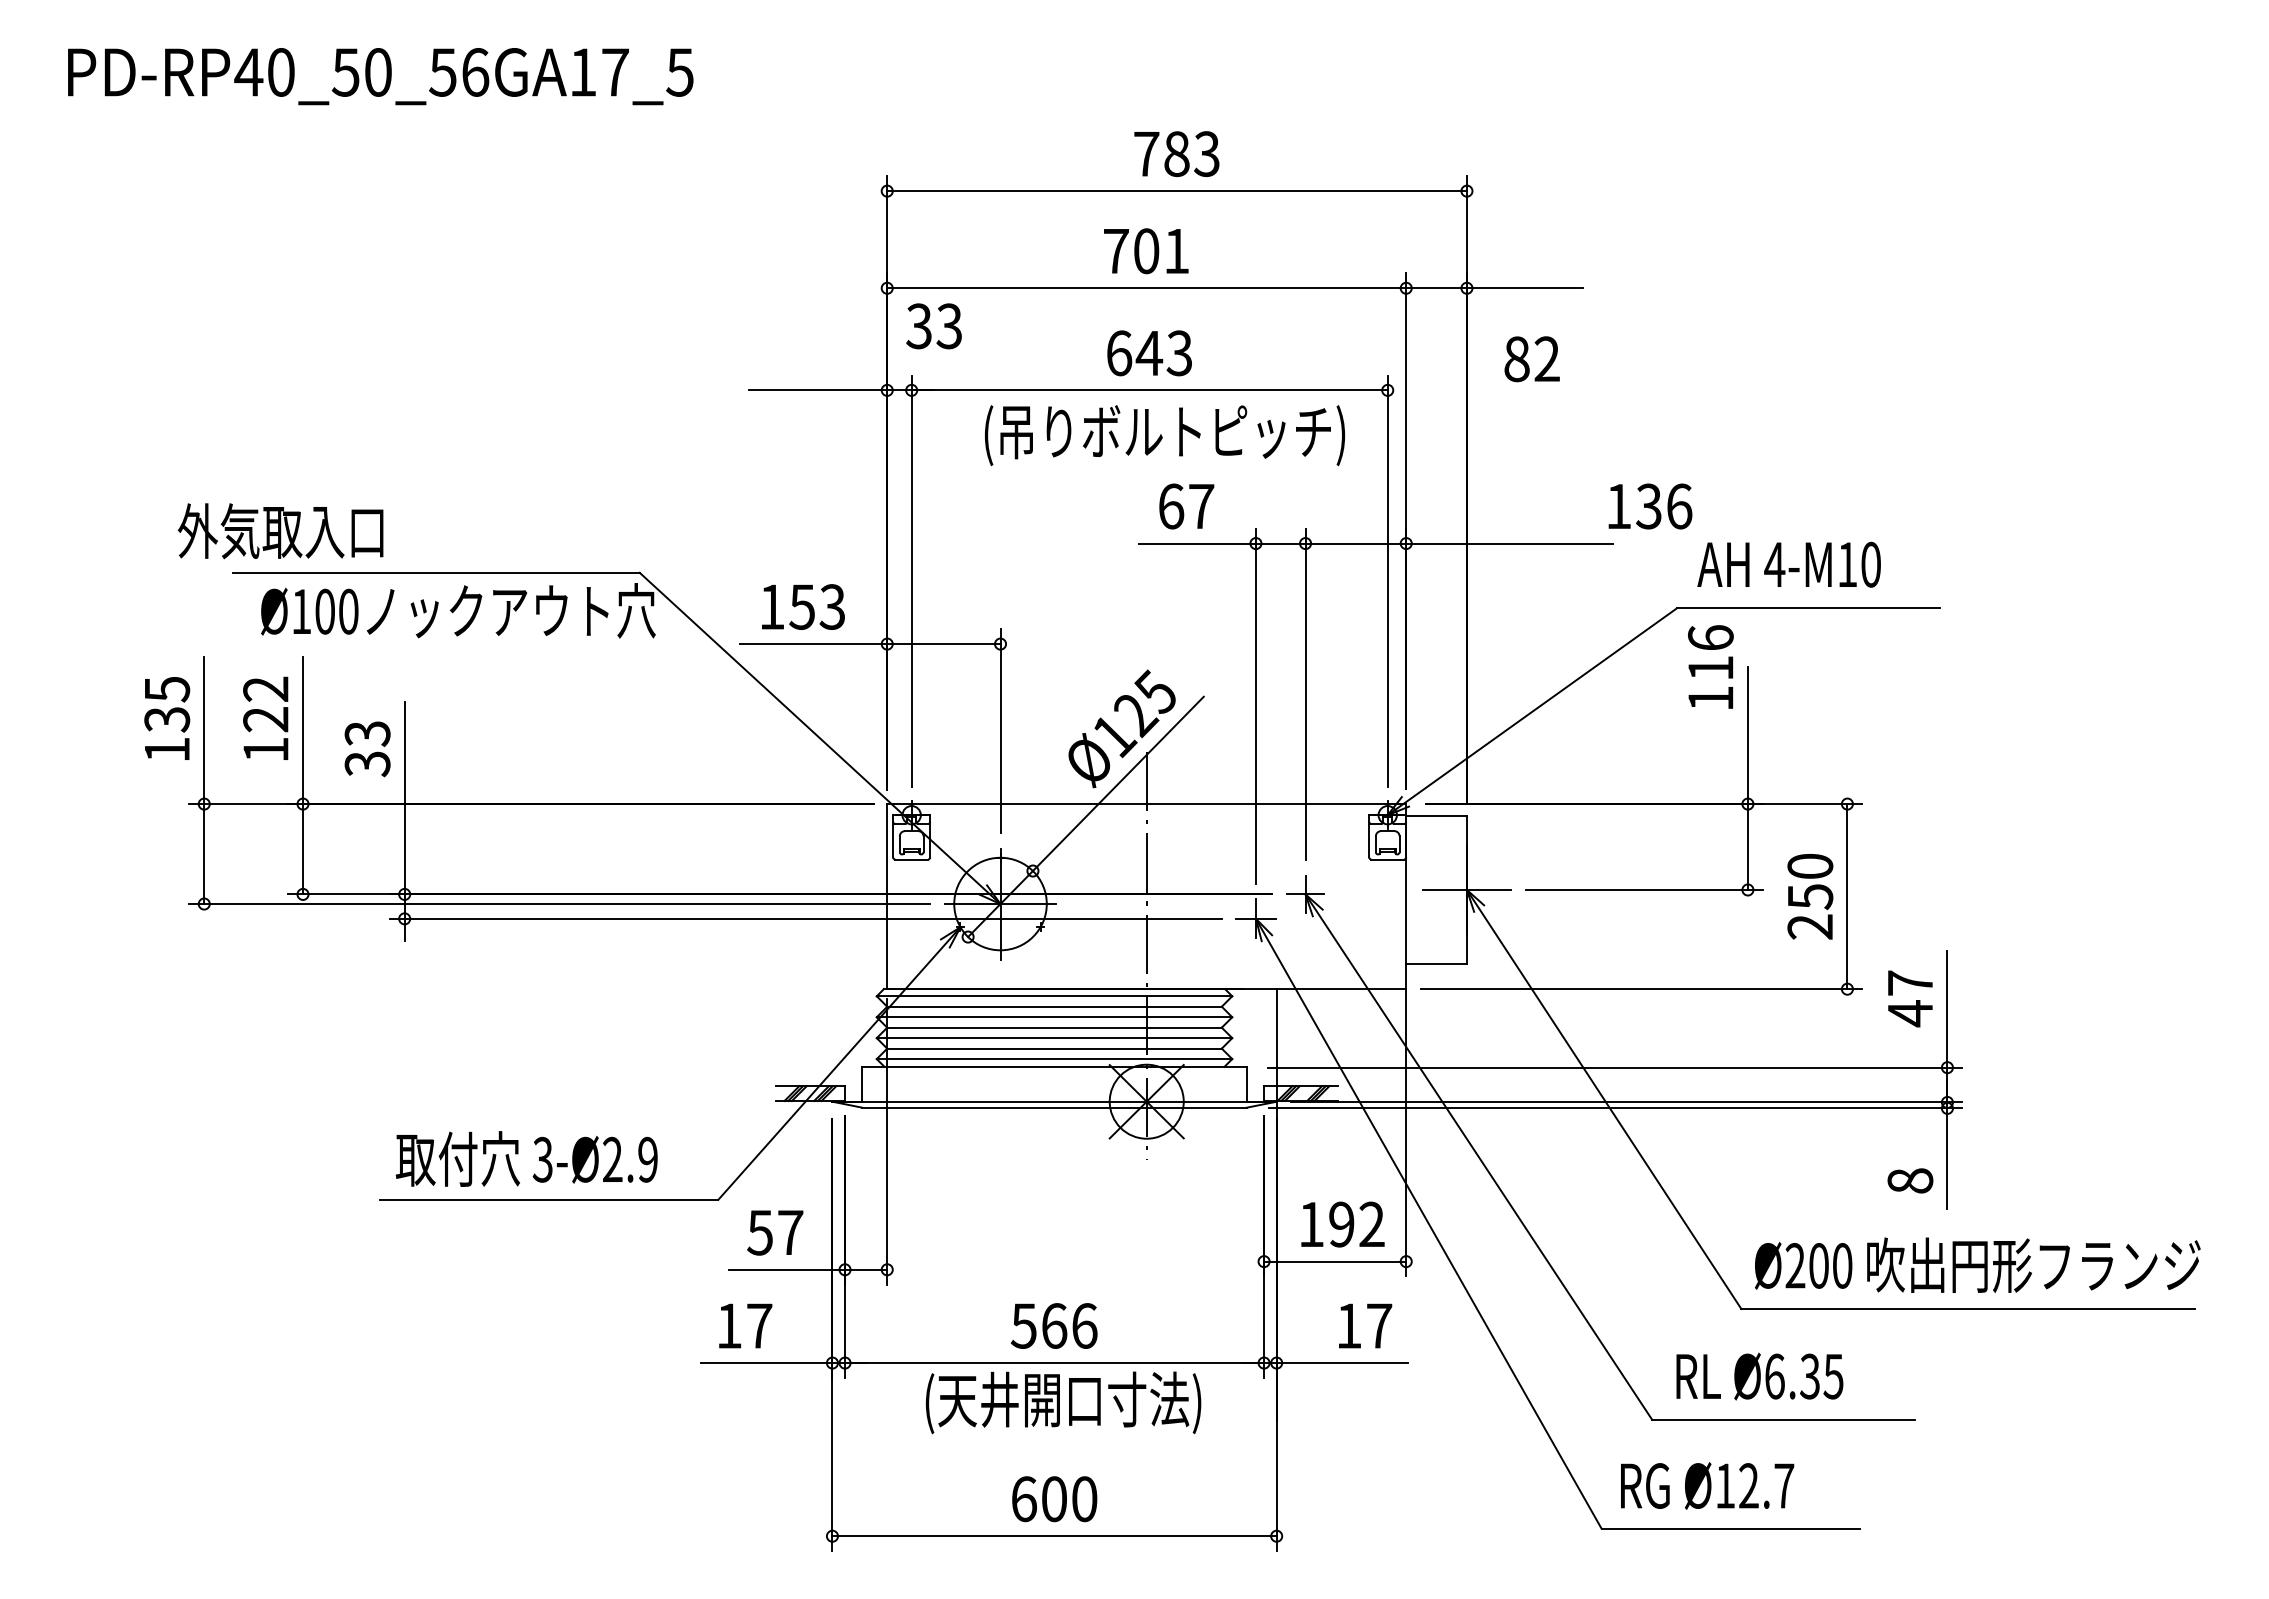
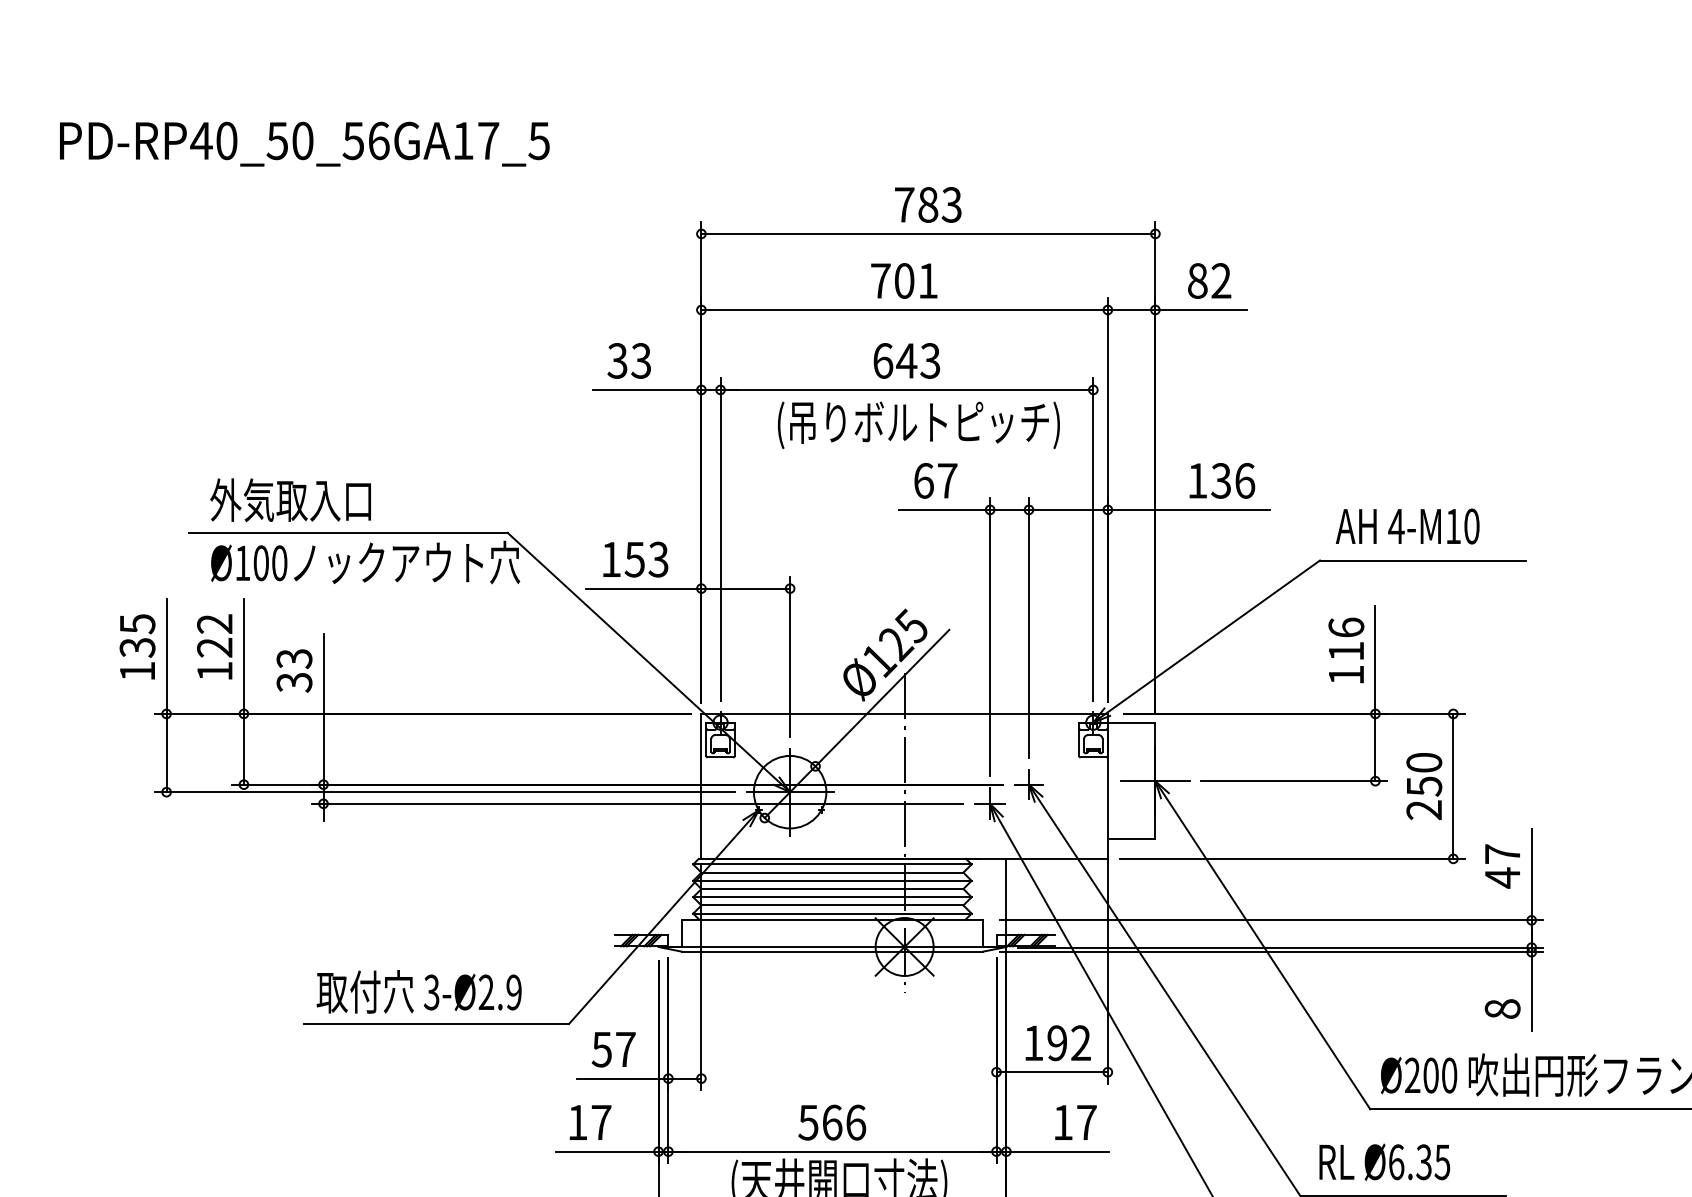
text: (933, 326) -> (628, 361), moved
text: (1531, 359) -> (1209, 281), moved
text: (1650, 506) -> (1222, 480), moved
text: (280, 531) -> (290, 500), moved
text: (1710, 666) -> (1346, 650), moved

